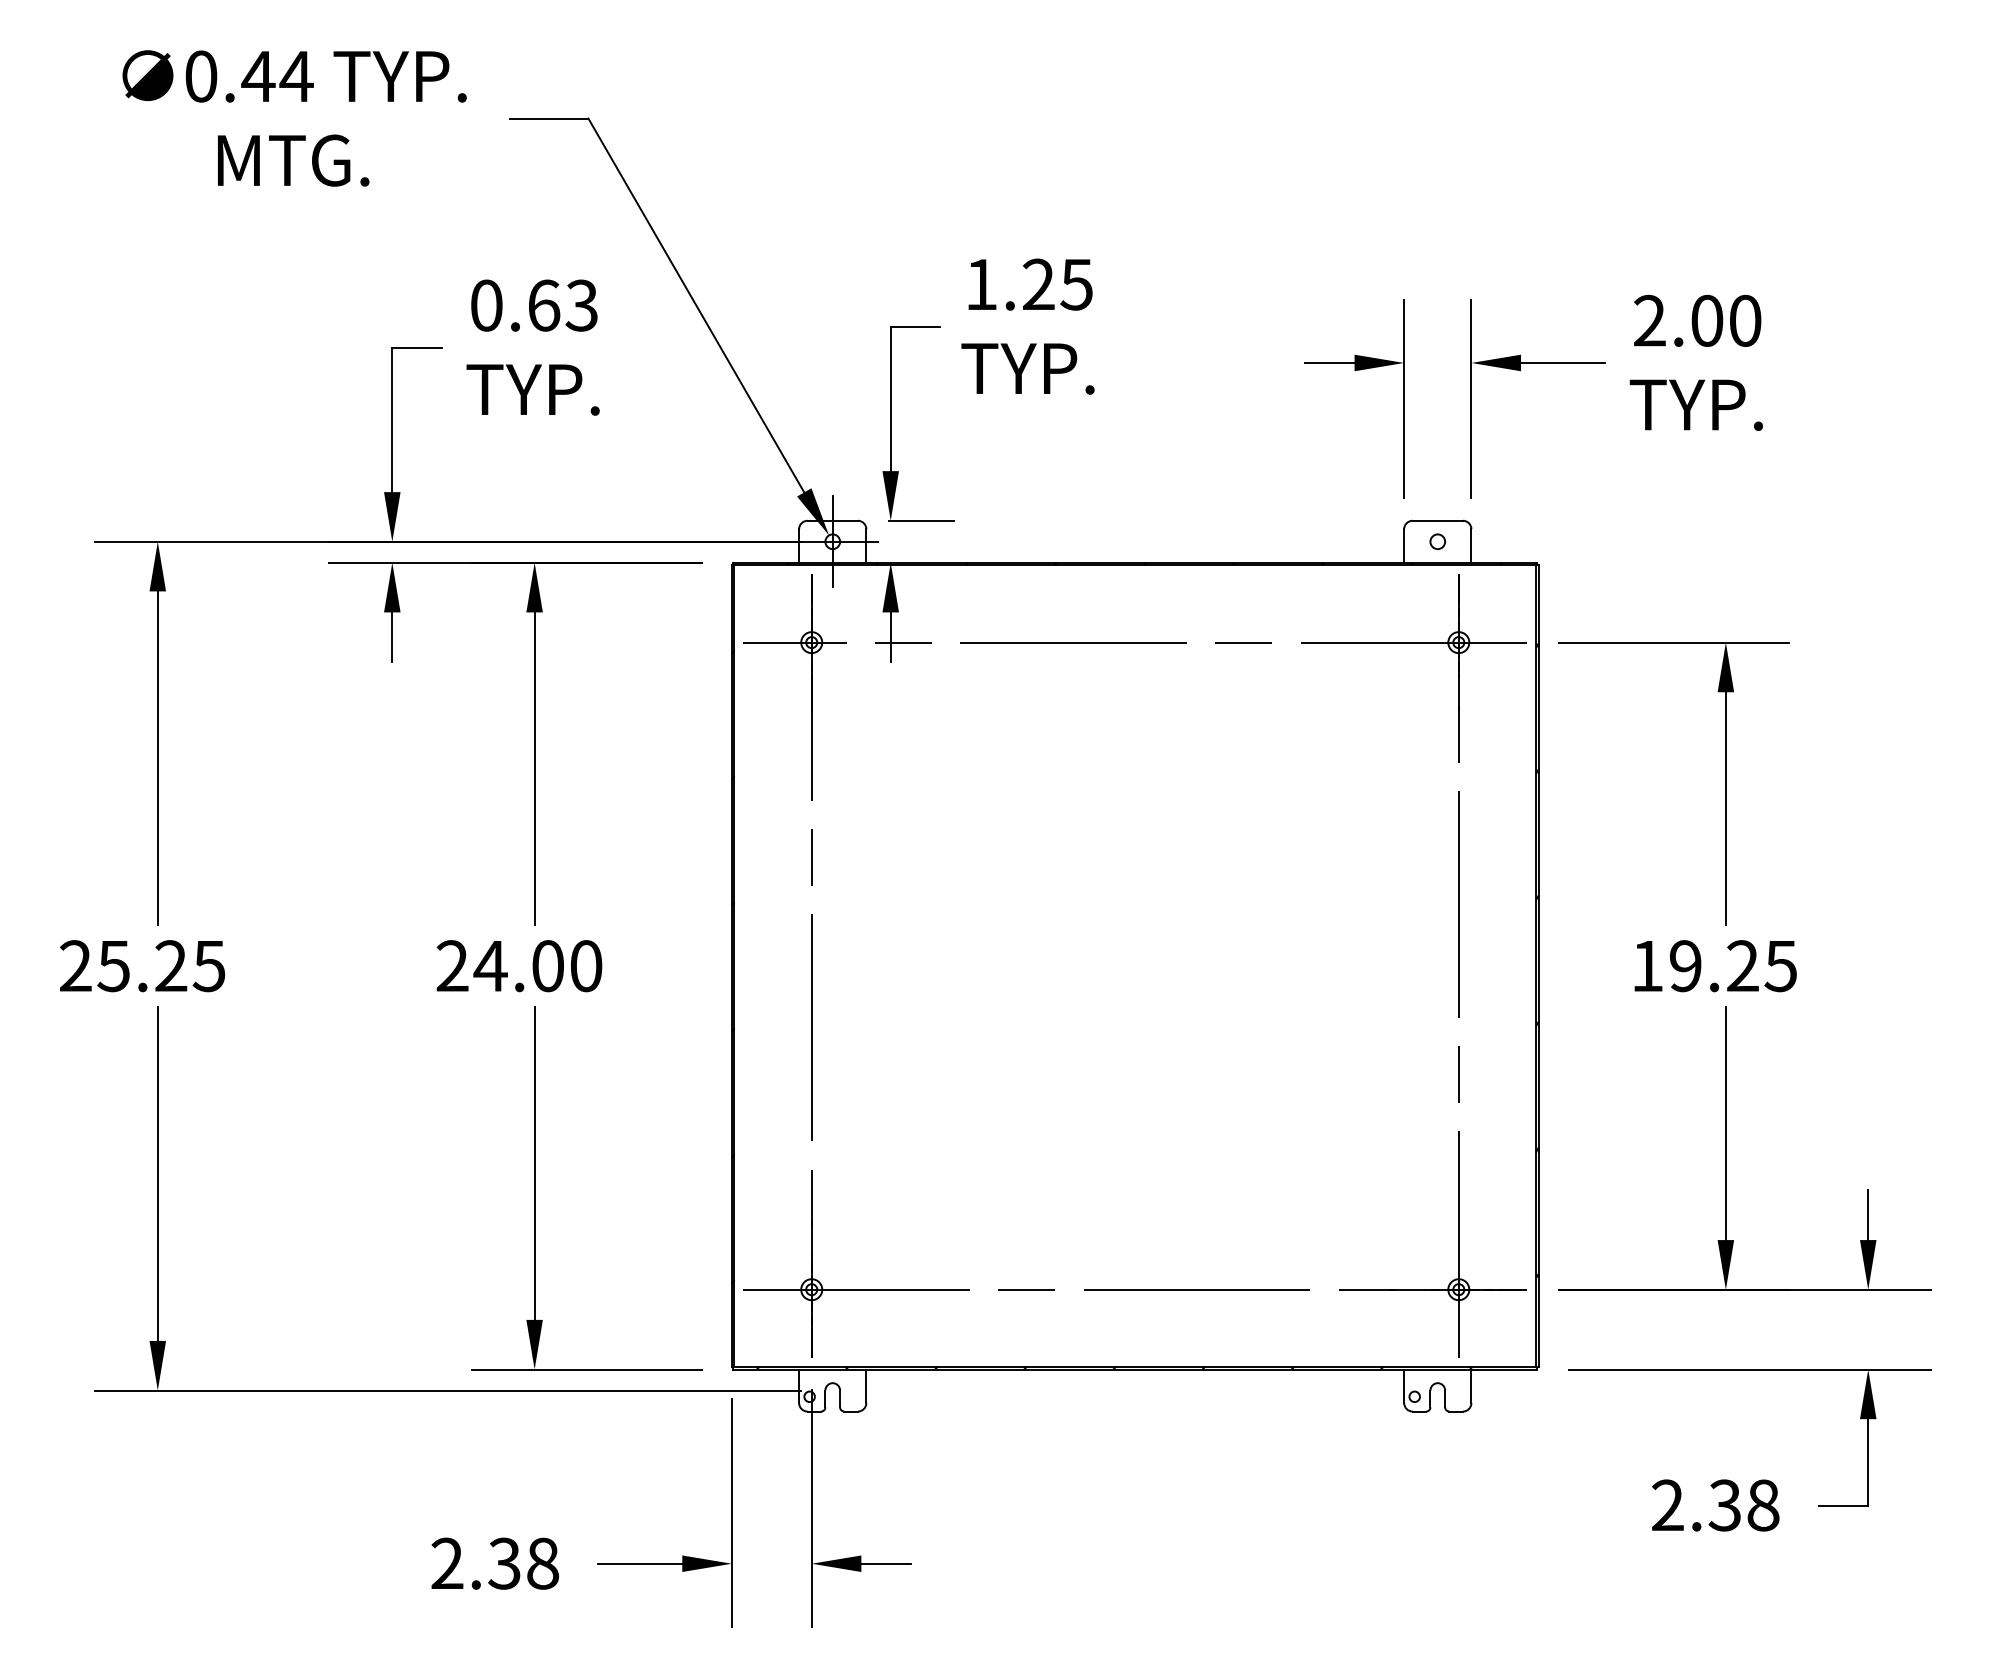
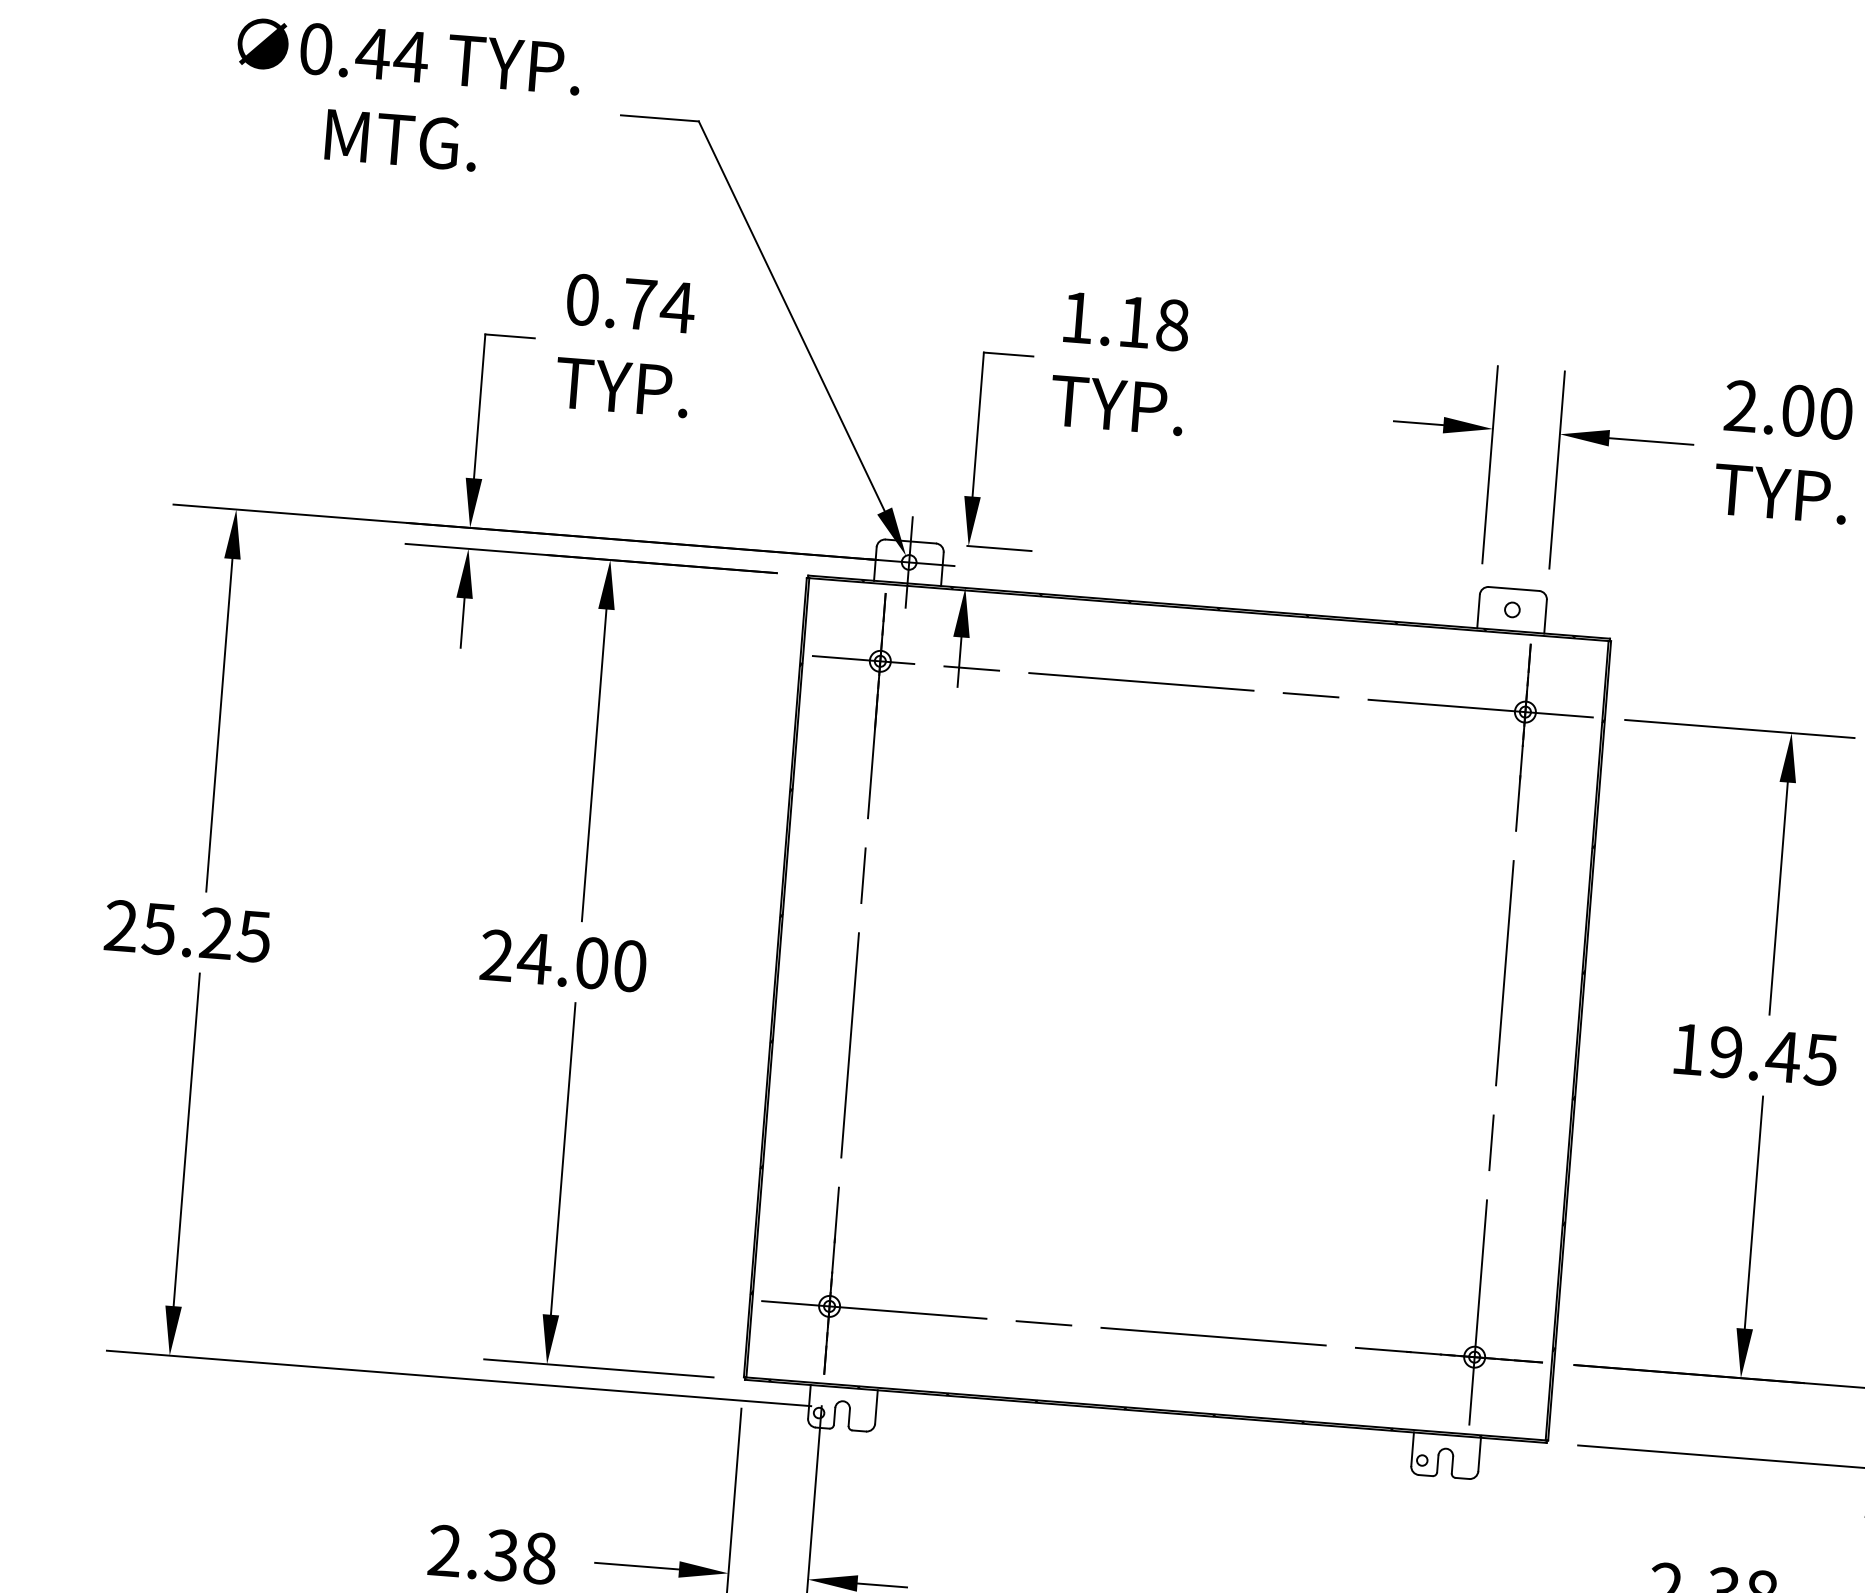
text: (1058, 284) -> (1154, 323), 1.25 -> 1.18
text: (563, 305) -> (659, 305), 0.63 -> 0.74
text: (1742, 965) -> (1782, 1056), 19.25 -> 19.45

